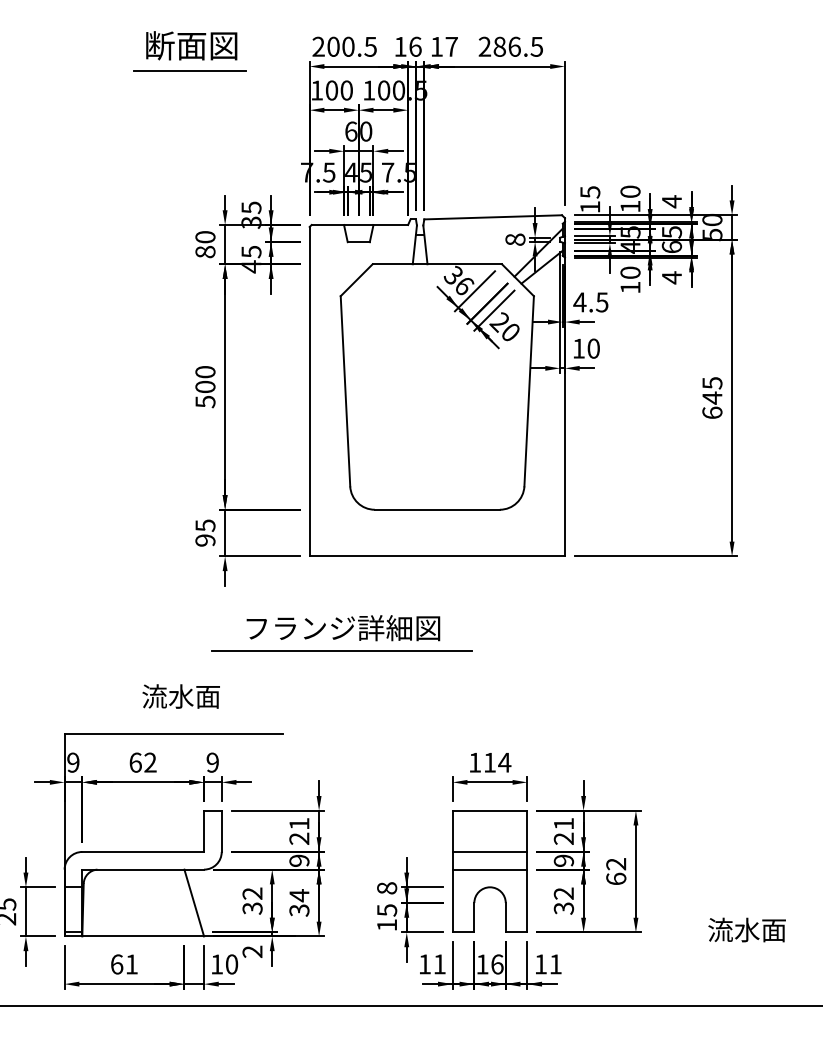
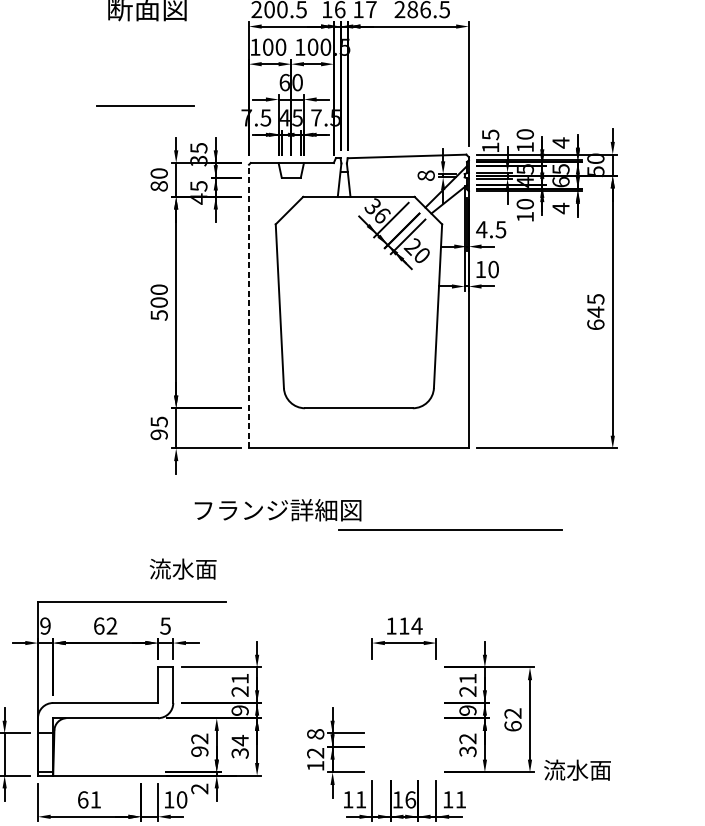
line: (189, 70) -> (145, 104), moved
line: (309, 391) -> (248, 306), solid -> dashed
line: (341, 650) -> (450, 529), moved
text: (180, 696) -> (182, 569), moved
text: (212, 762) -> (165, 625), 9 -> 5
part: (489, 871) -> (403, 719), removed
line: (194, 902) -> (149, 746), removed
text: (252, 908) -> (199, 751), 32 -> 92
text: (387, 910) -> (316, 753), 15 -> 12
text: (746, 929) -> (576, 769), moved

